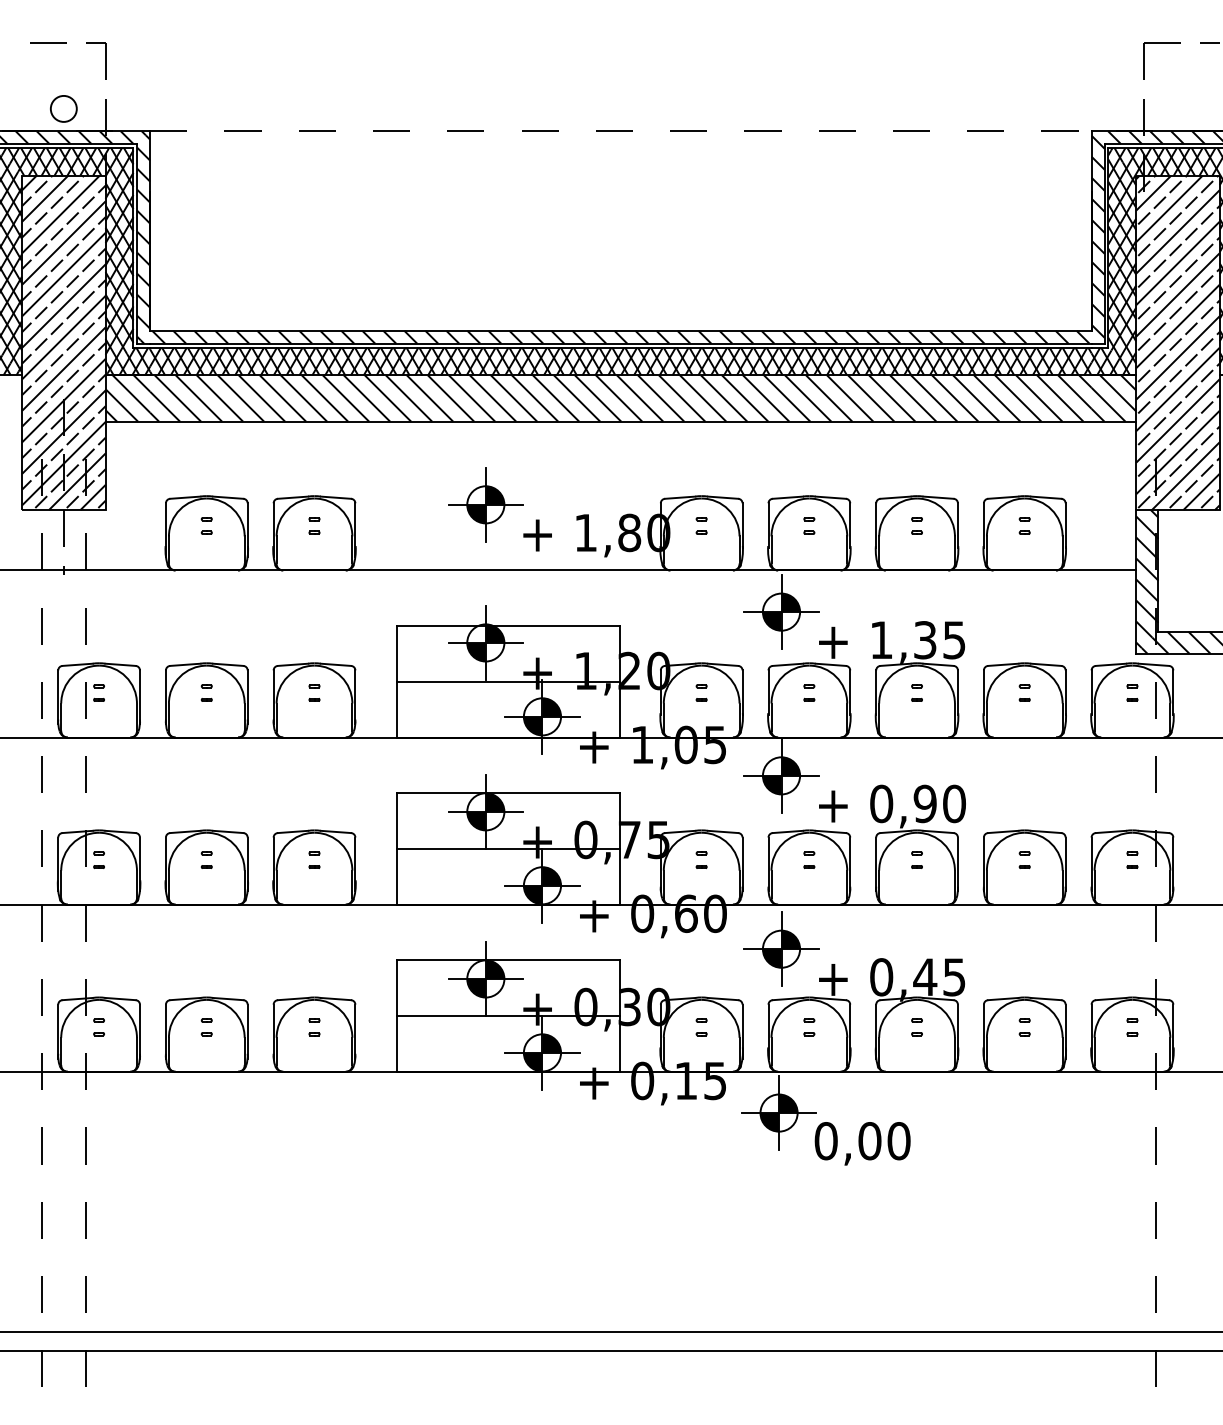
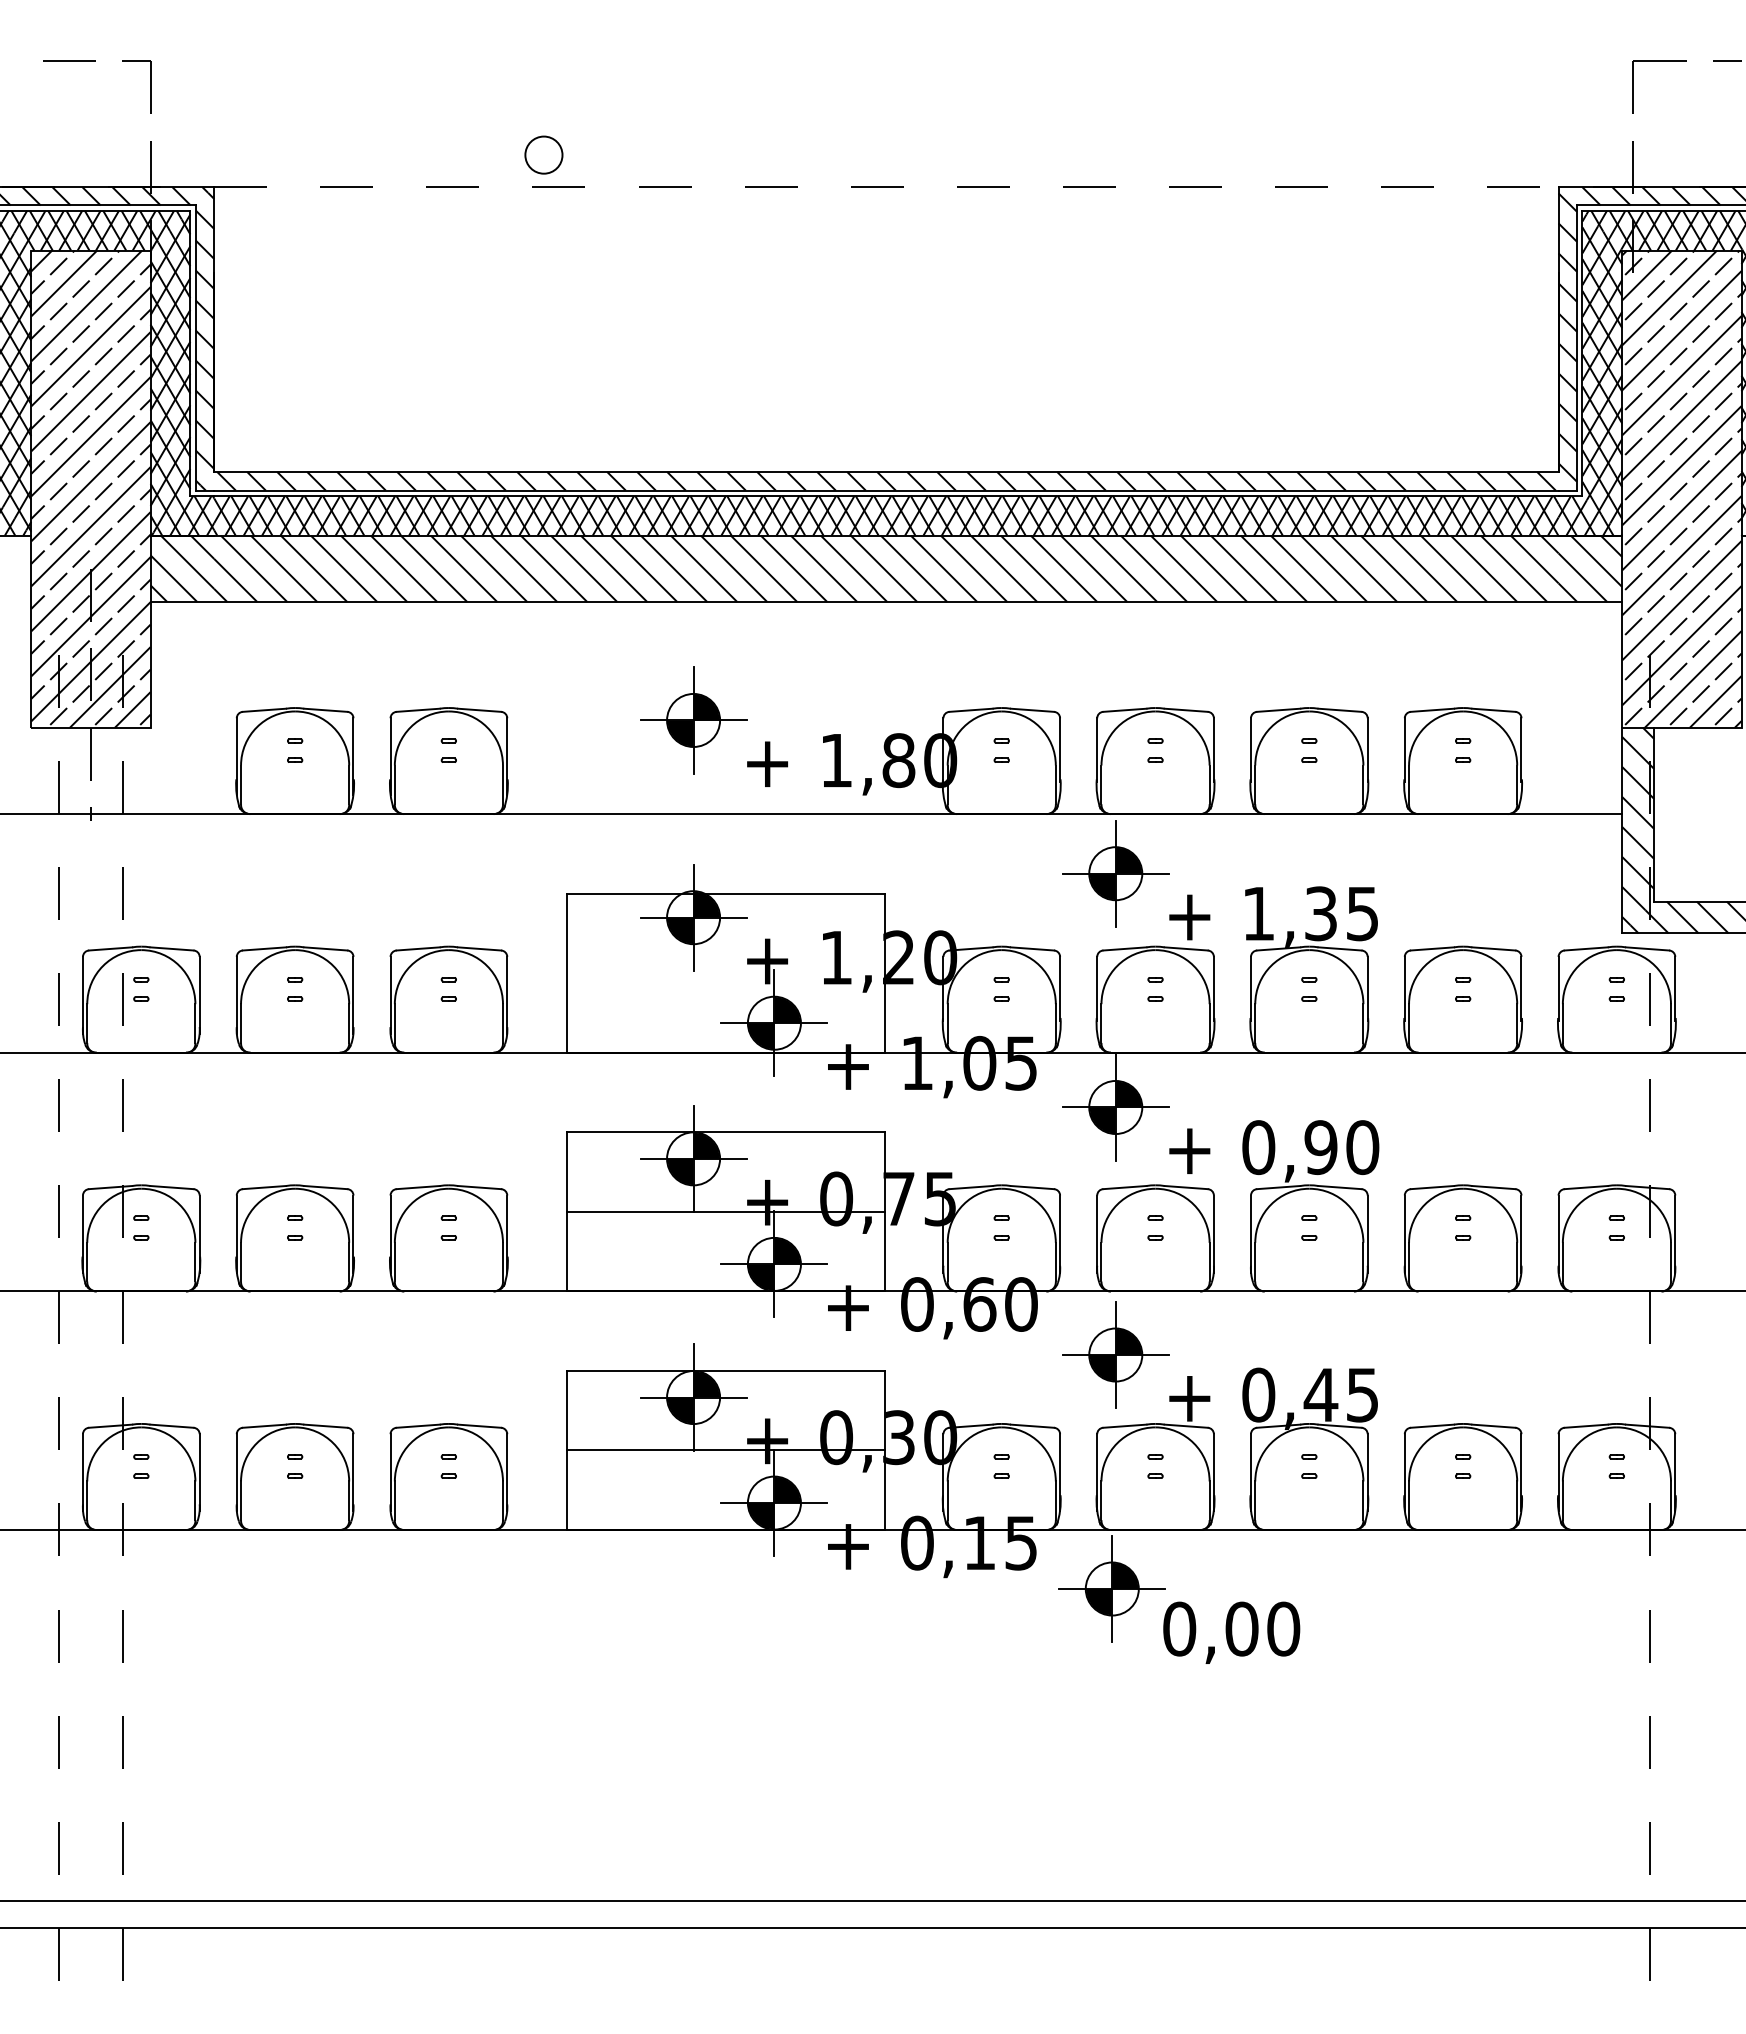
circle: (63, 108) -> (543, 154), moved
line: (508, 682) -> (725, 973), removed

